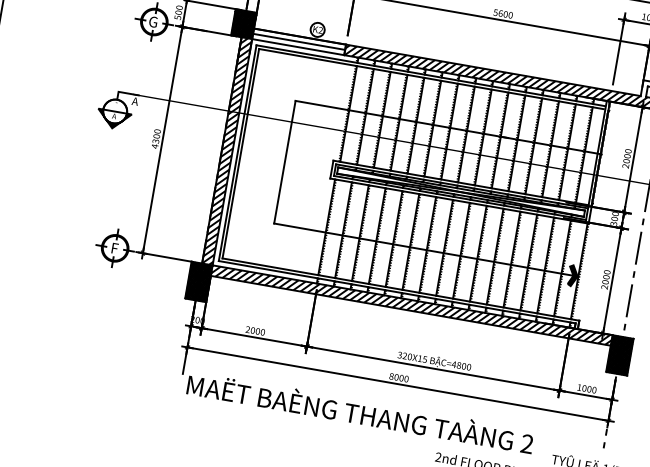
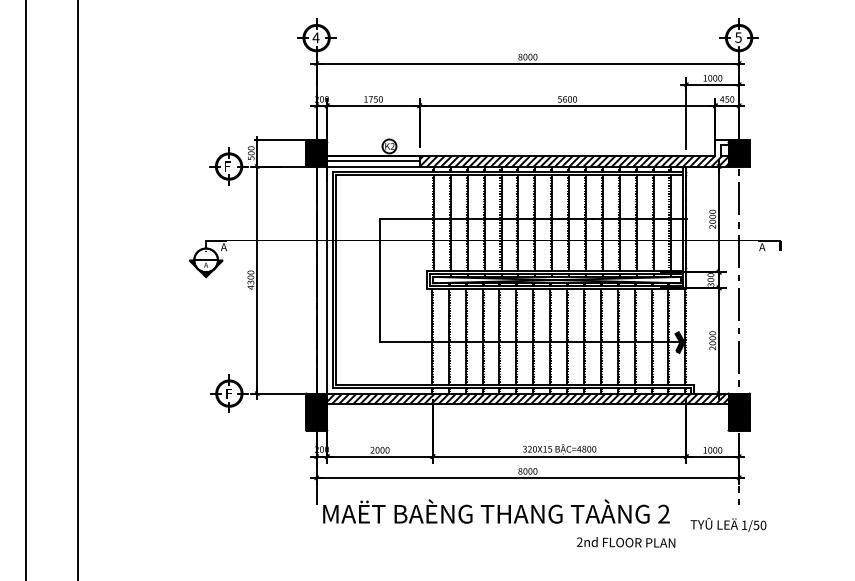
text: (153, 21) -> (228, 166), G -> F
hatch: (226, 150) -> (321, 279), removed

